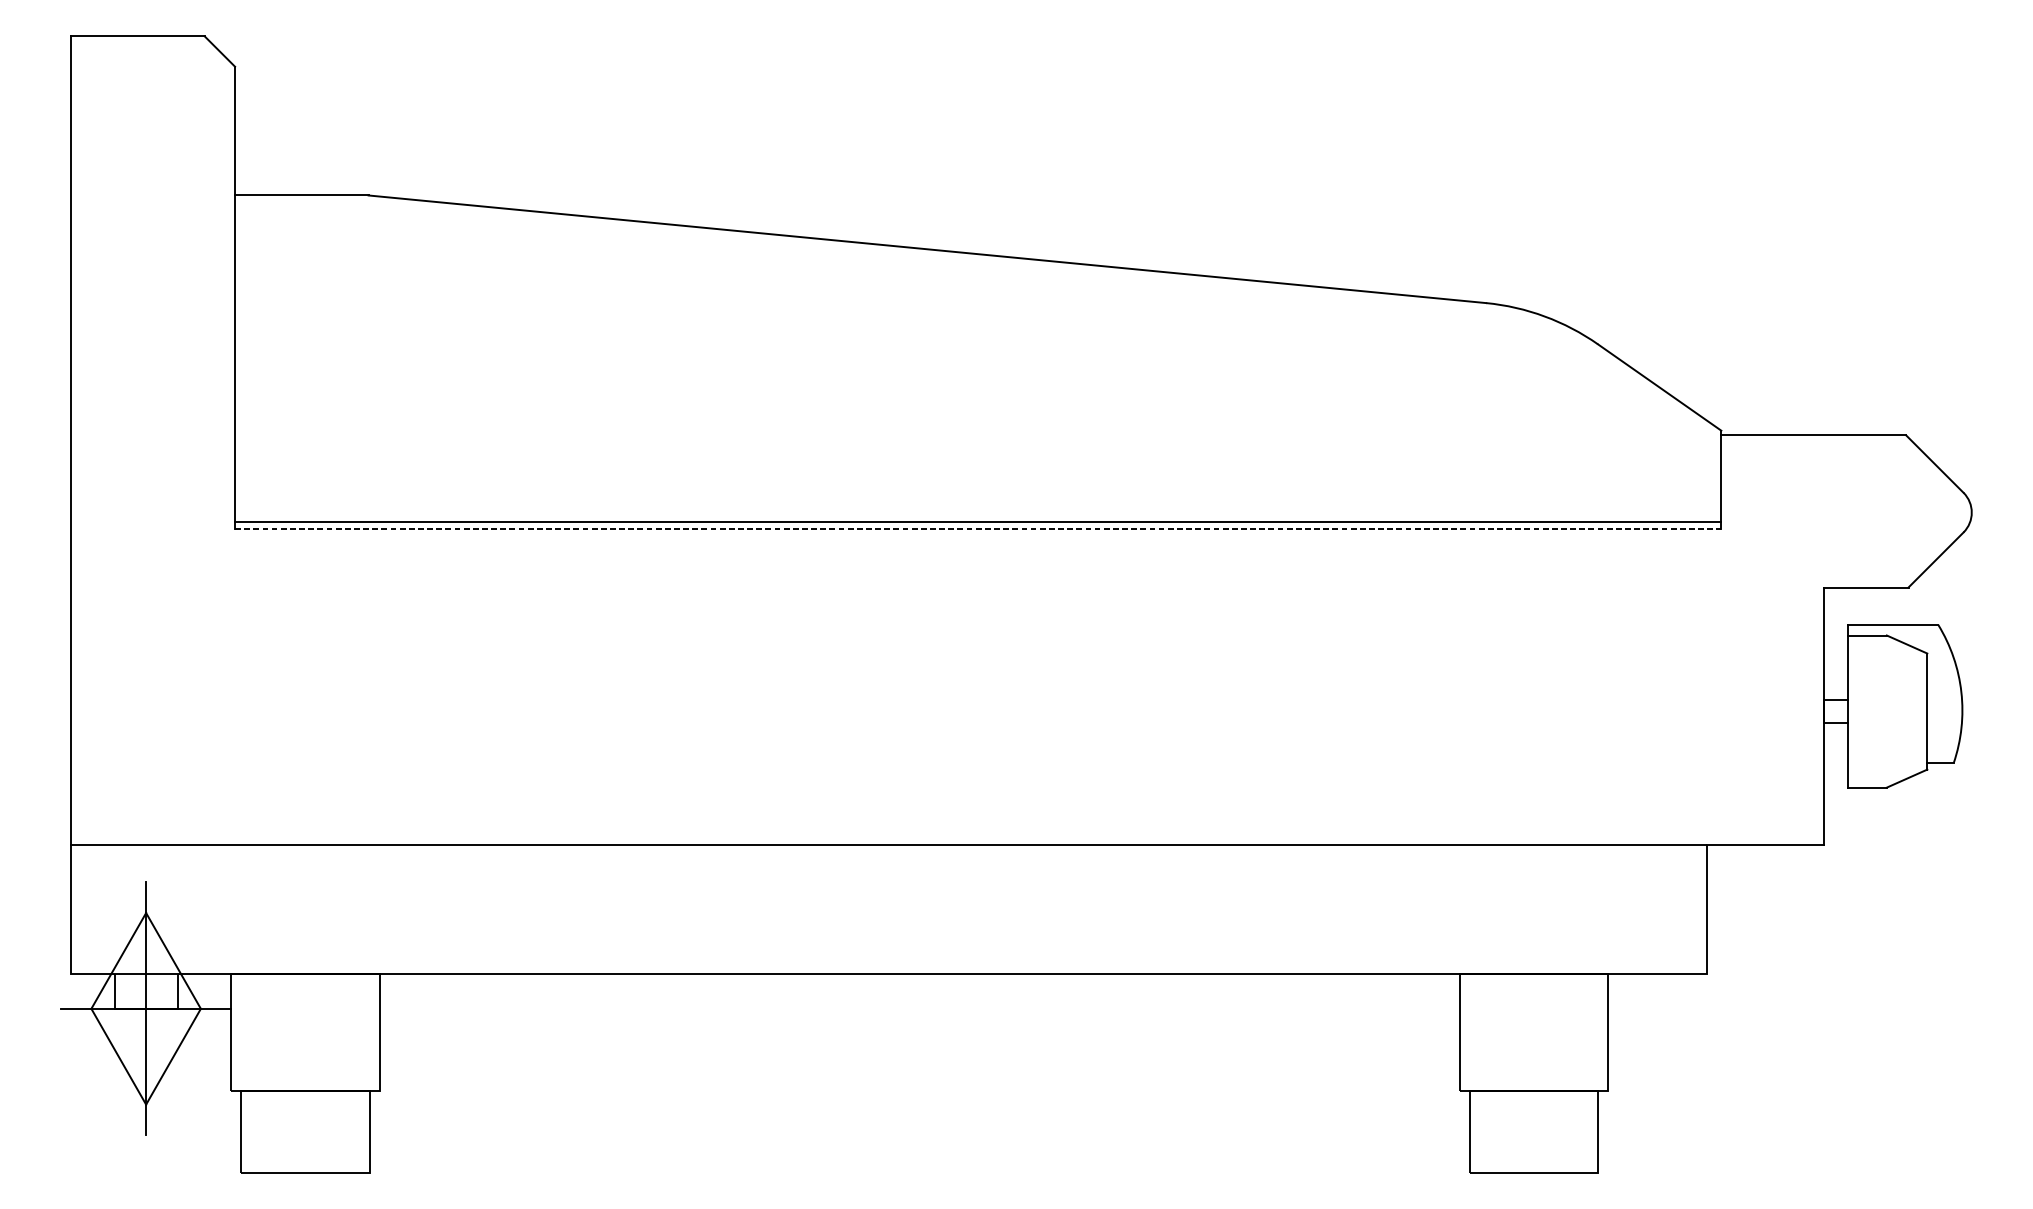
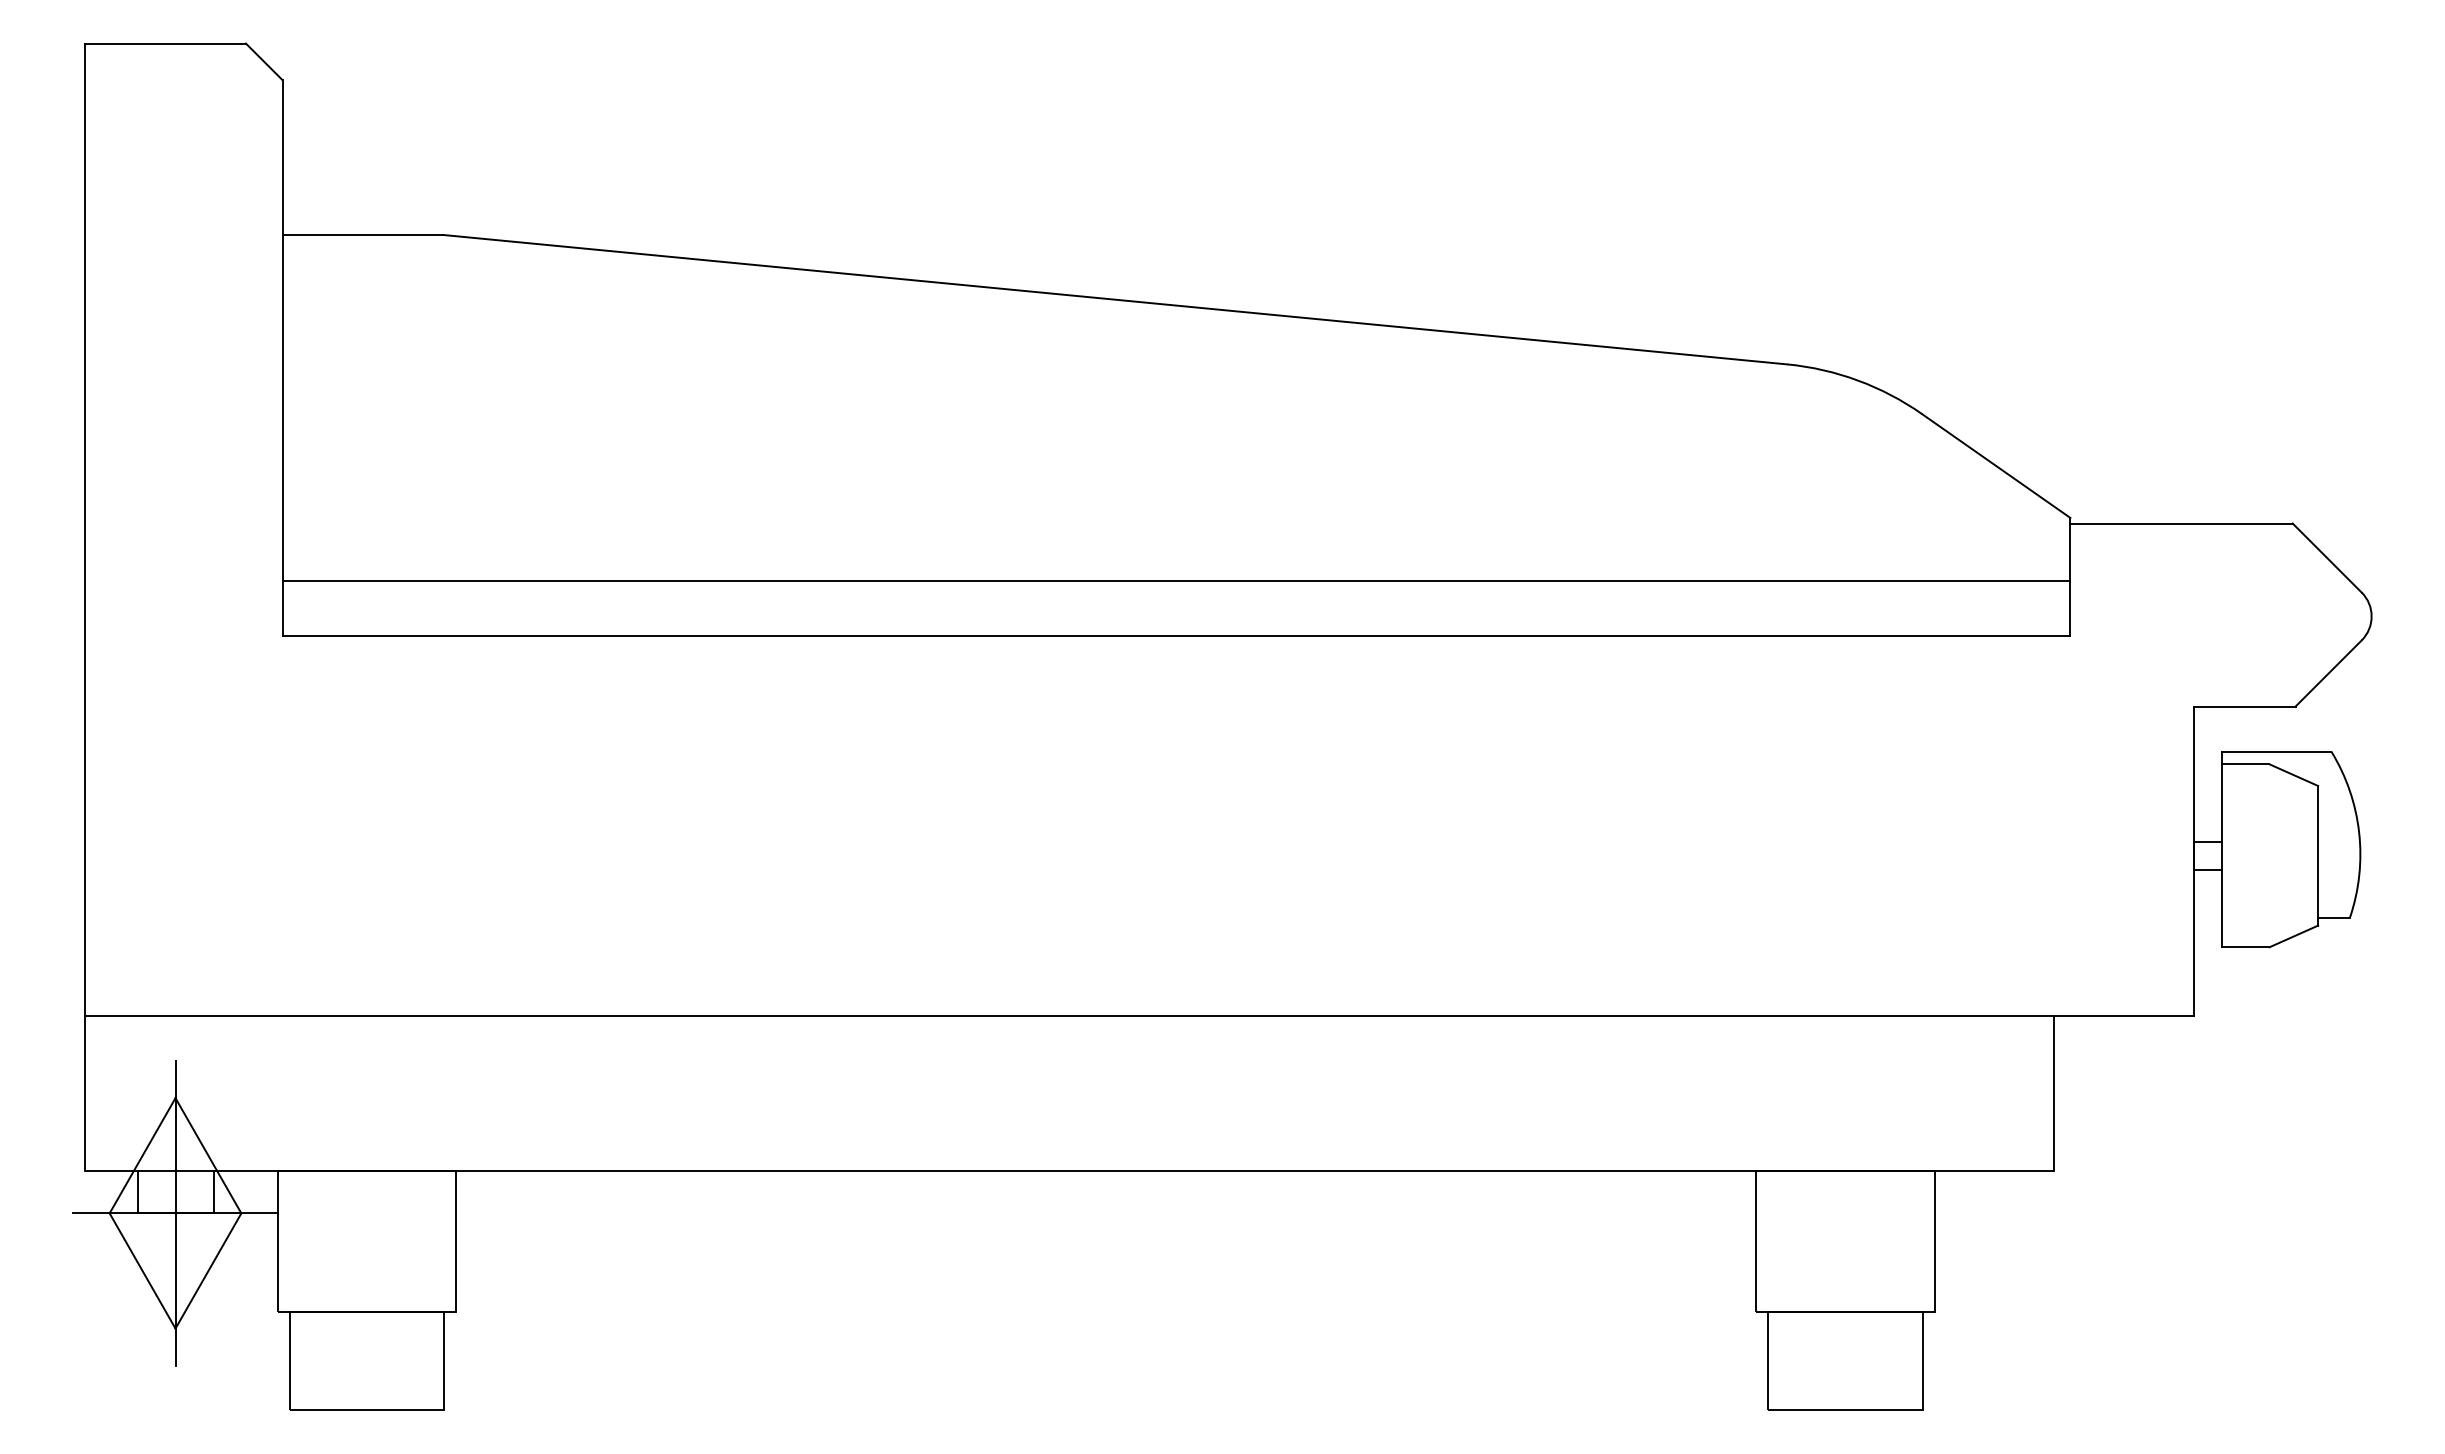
line: (978, 521) -> (1176, 581), moved
line: (978, 529) -> (1176, 636), dashed -> solid

